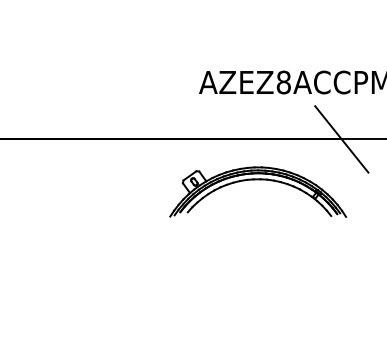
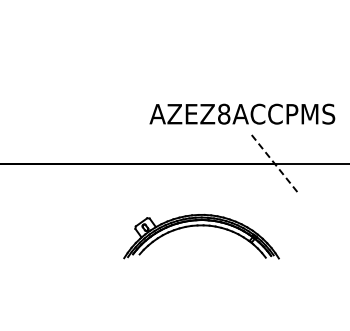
line: (342, 139) -> (275, 164), solid -> dashed
part: (258, 180) -> (201, 226), moved

